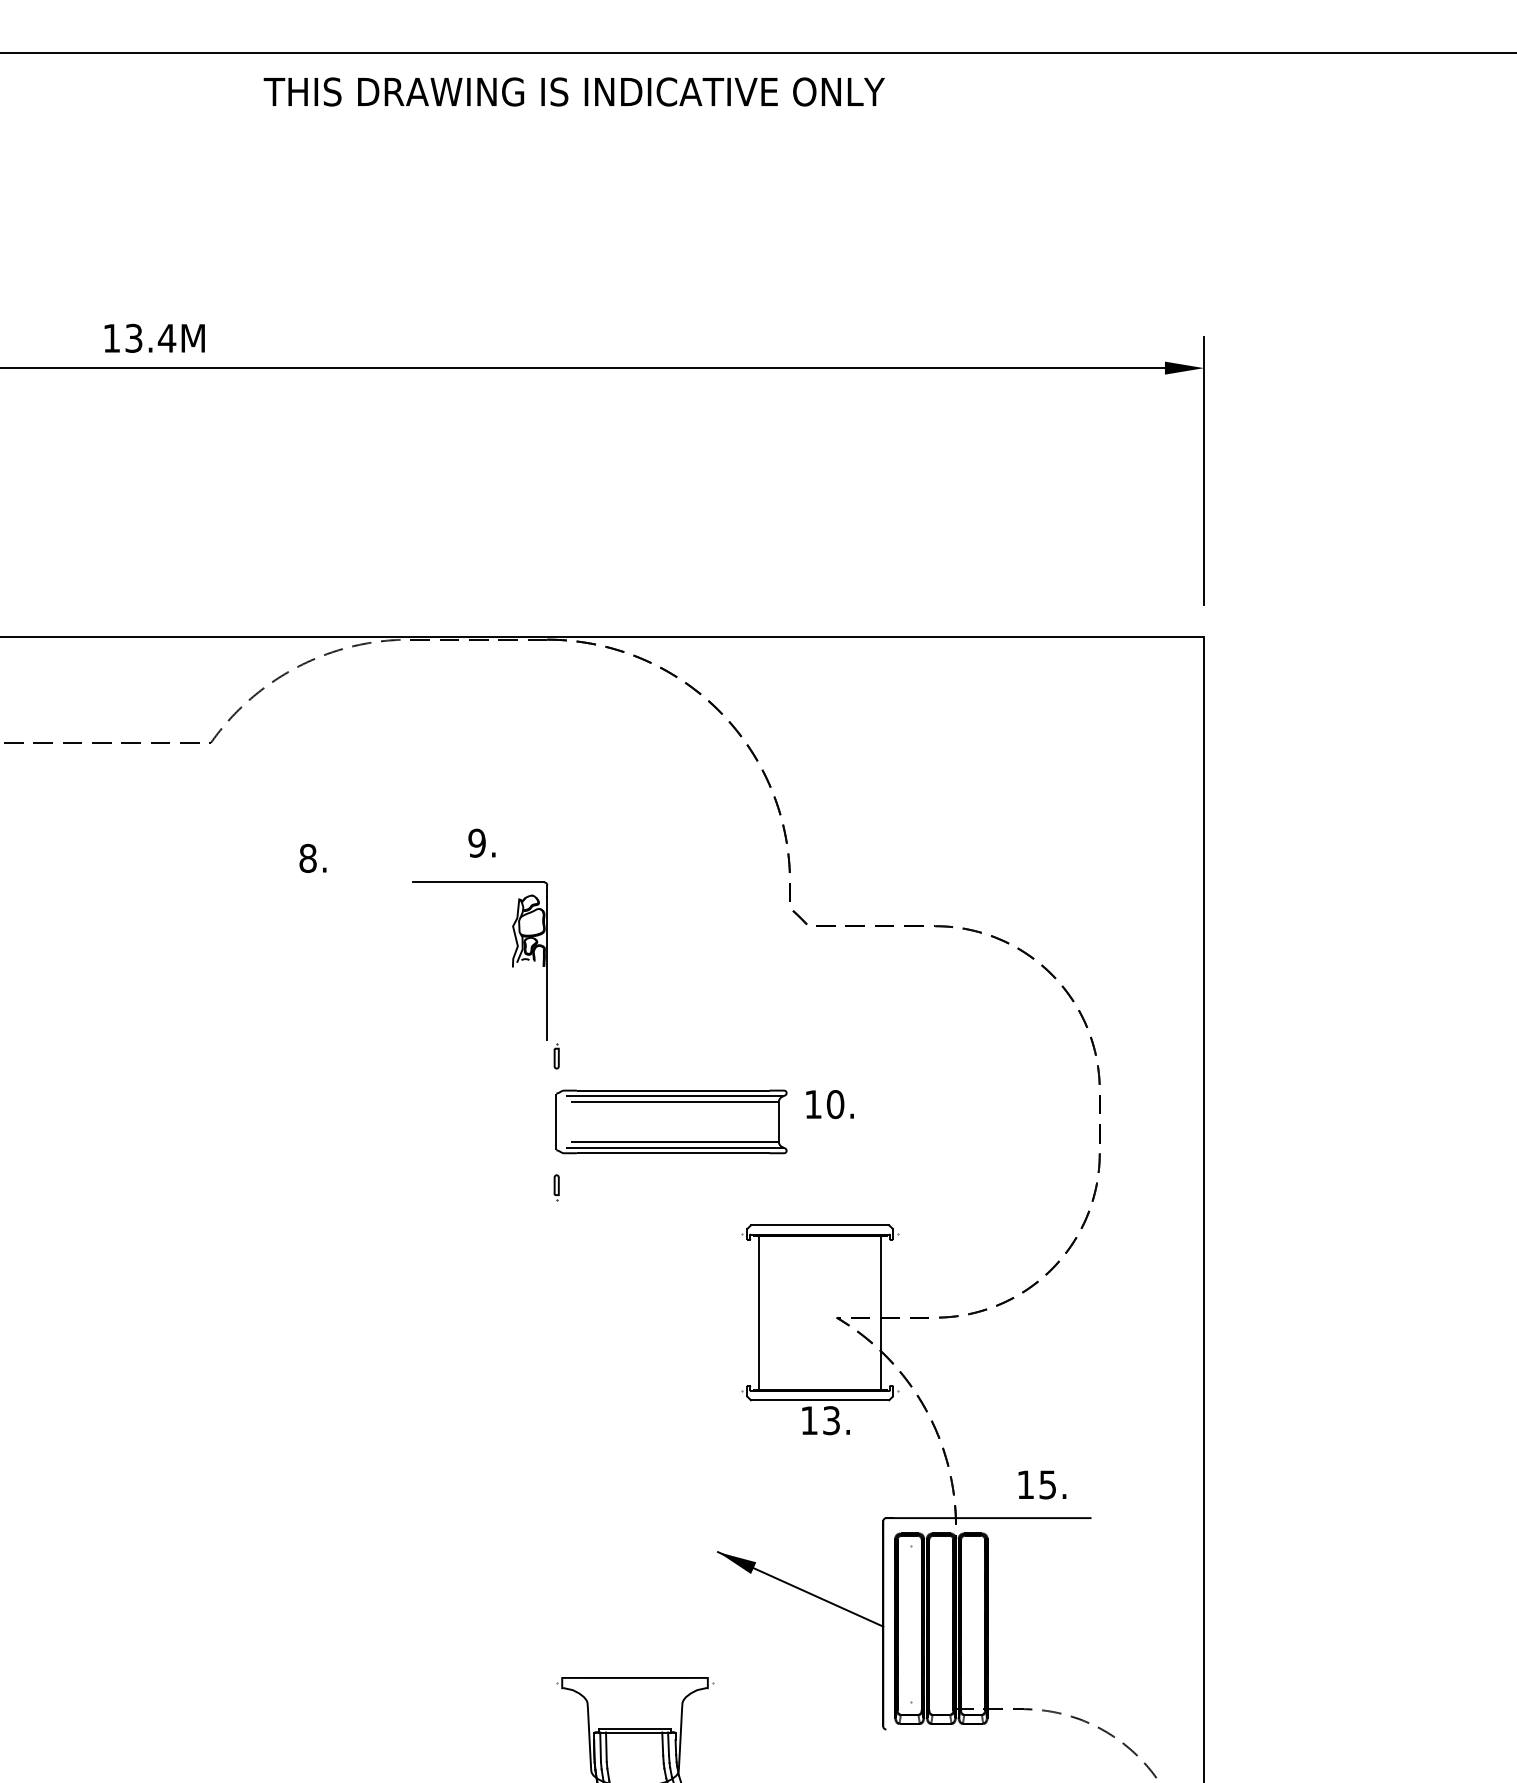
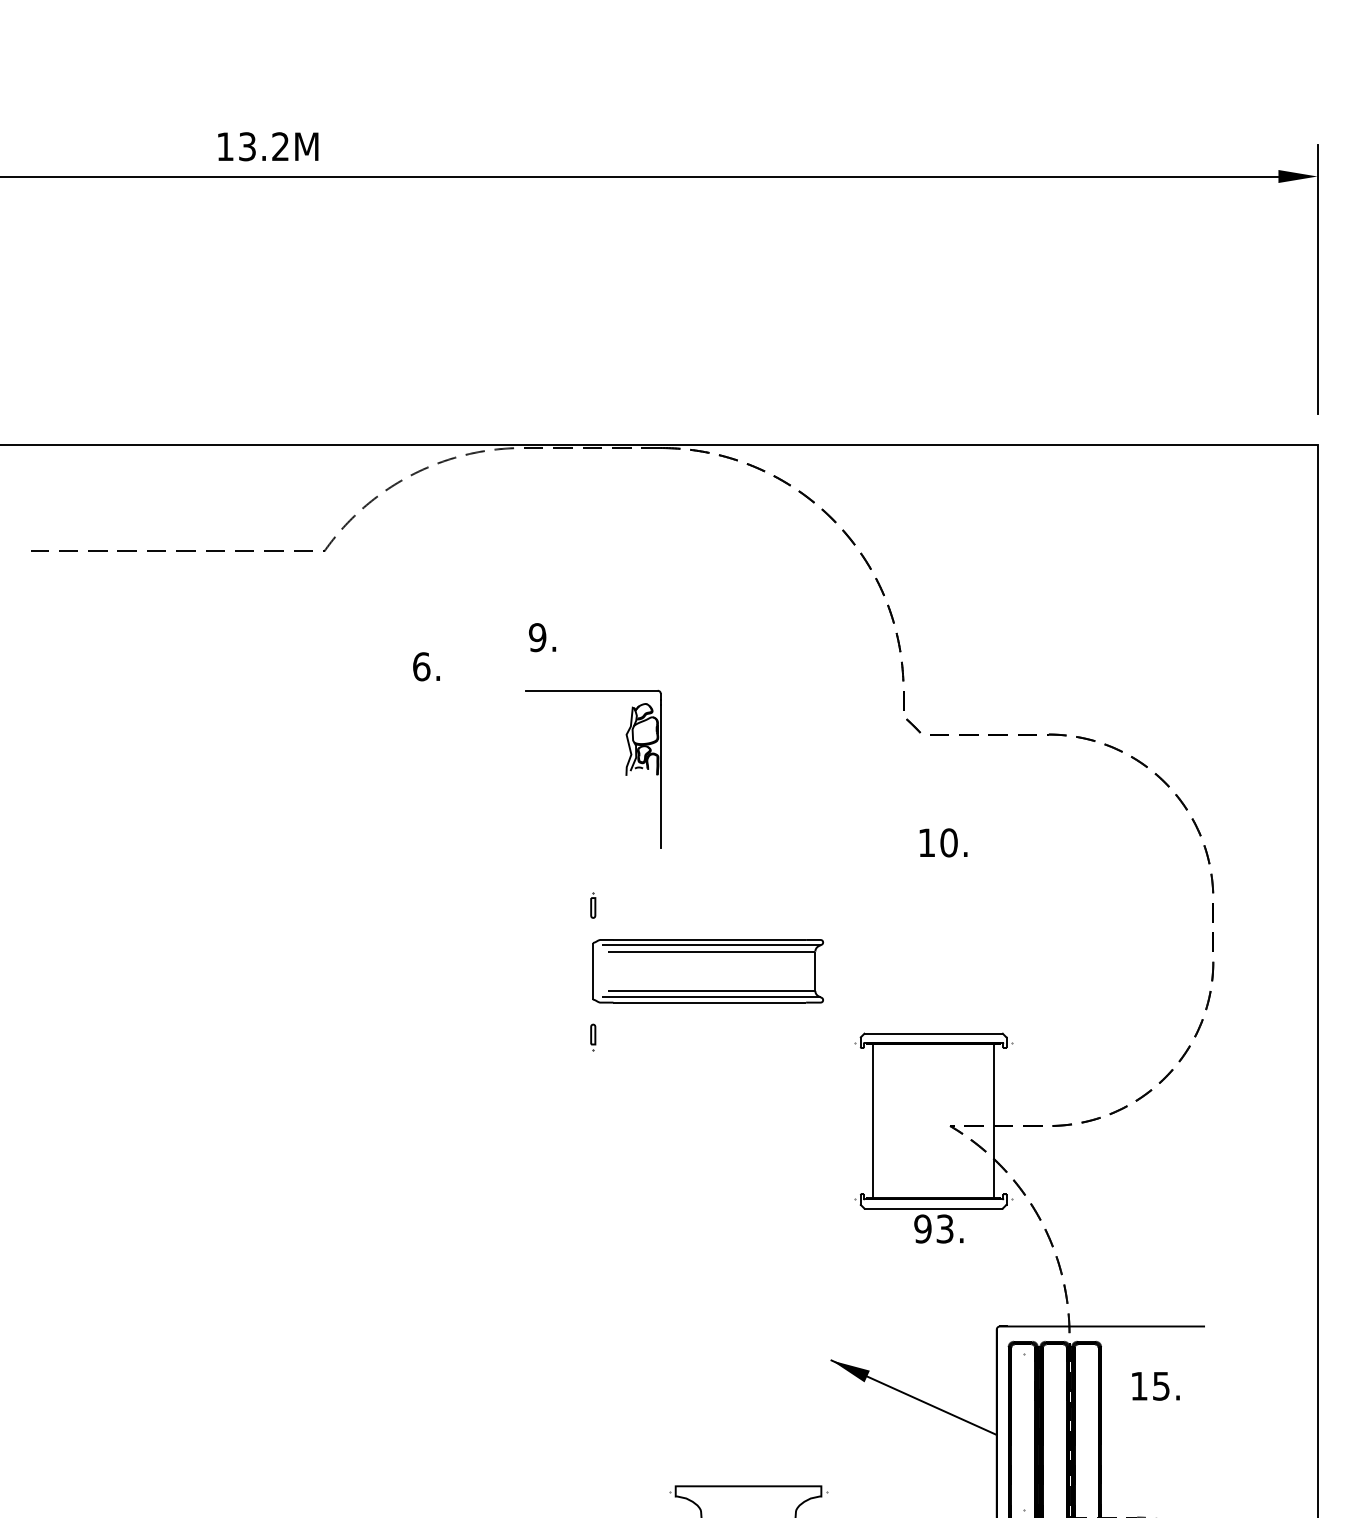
text: (166, 337) -> (280, 145), 13.4M -> 13.2M
text: (481, 842) -> (542, 636), moved
text: (307, 857) -> (421, 665), 8. -> 6.
text: (829, 1104) -> (943, 842), moved
part: (670, 1122) -> (707, 971), moved
text: (809, 1420) -> (923, 1228), 13. -> 93.
text: (1042, 1484) -> (1156, 1385), moved

